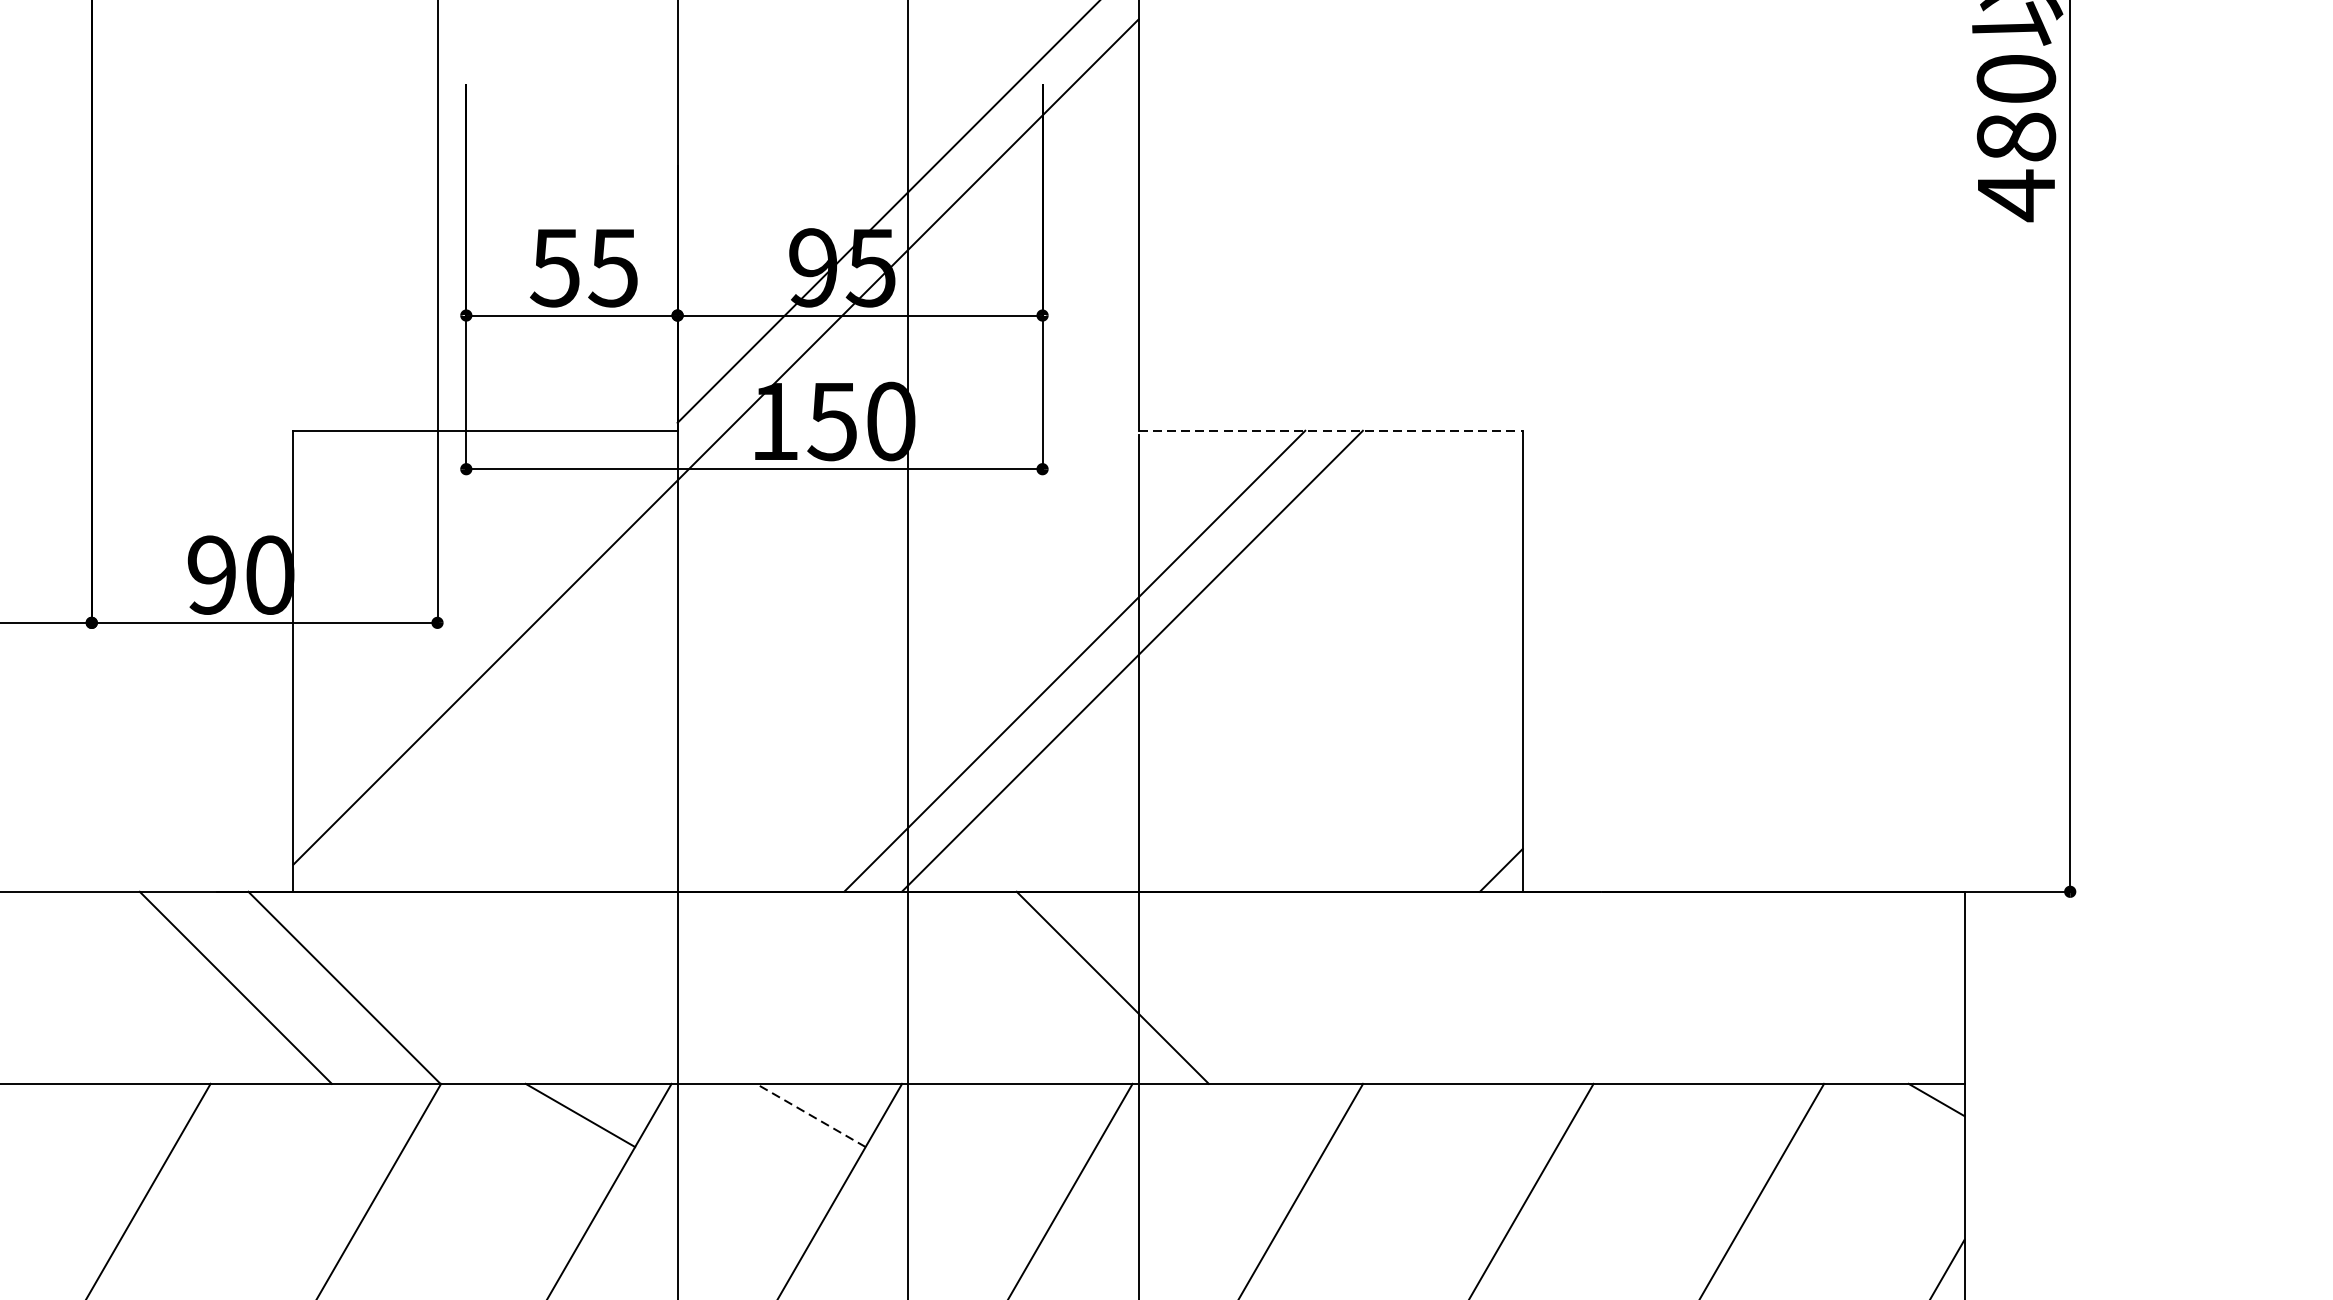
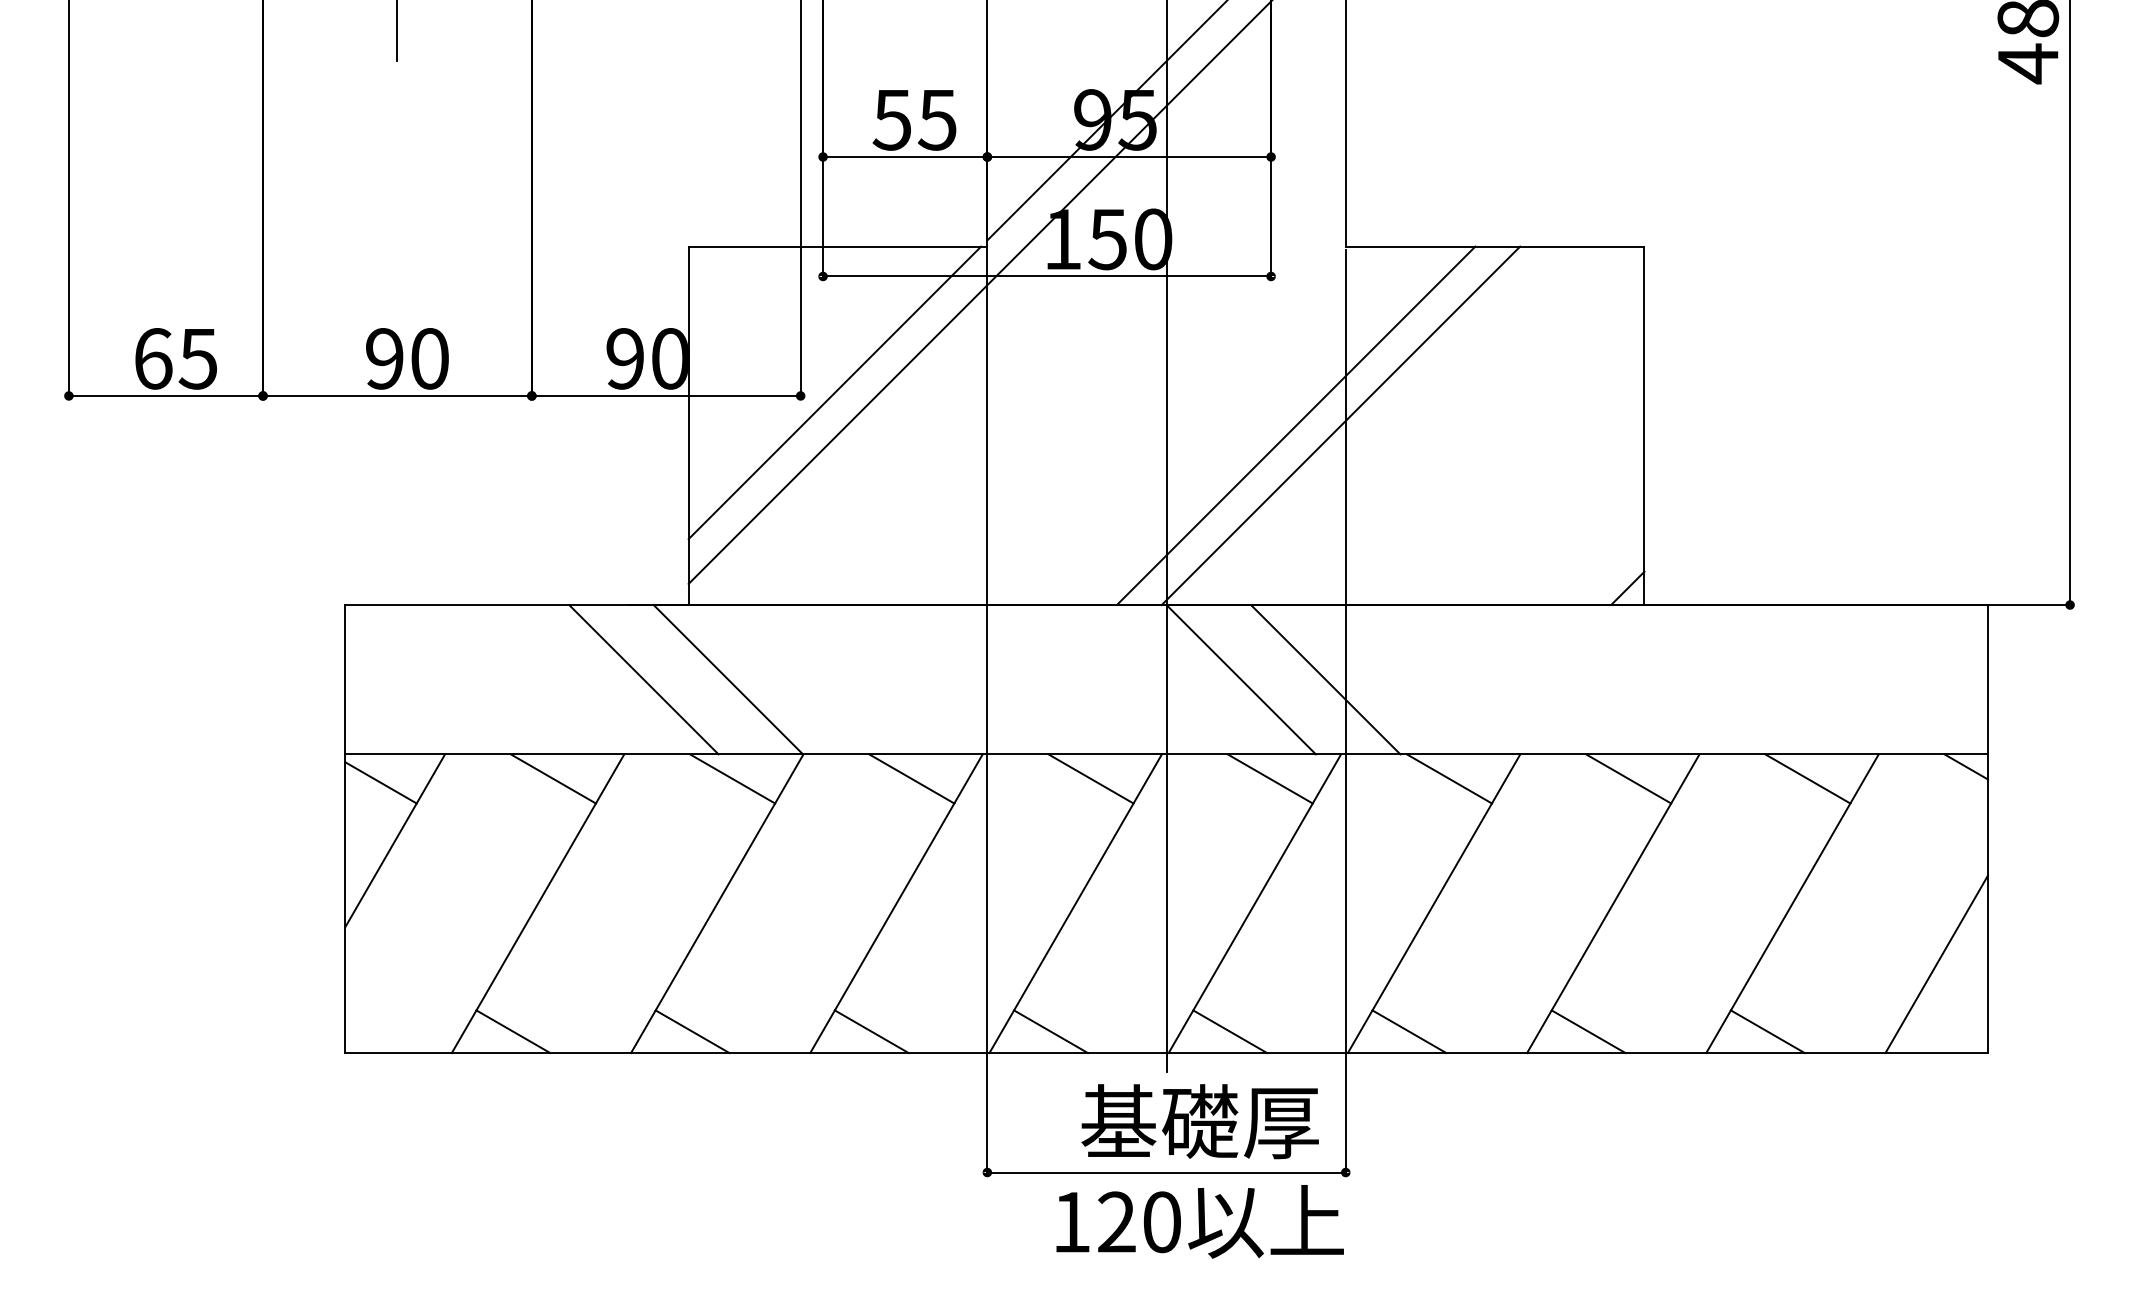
line: (1331, 430) -> (1495, 246), dashed -> solid
line: (481, 618) -> (834, 392), added
line: (1003, 987) -> (1240, 679), added
line: (118, 1114) -> (552, 778), added
line: (349, 1114) -> (732, 778), added
line: (810, 1114) -> (1090, 778), dashed -> solid
line: (1040, 1114) -> (1269, 778), added
line: (1270, 1114) -> (1448, 778), added
line: (1502, 1114) -> (1628, 778), added
line: (1732, 1114) -> (1807, 778), added

